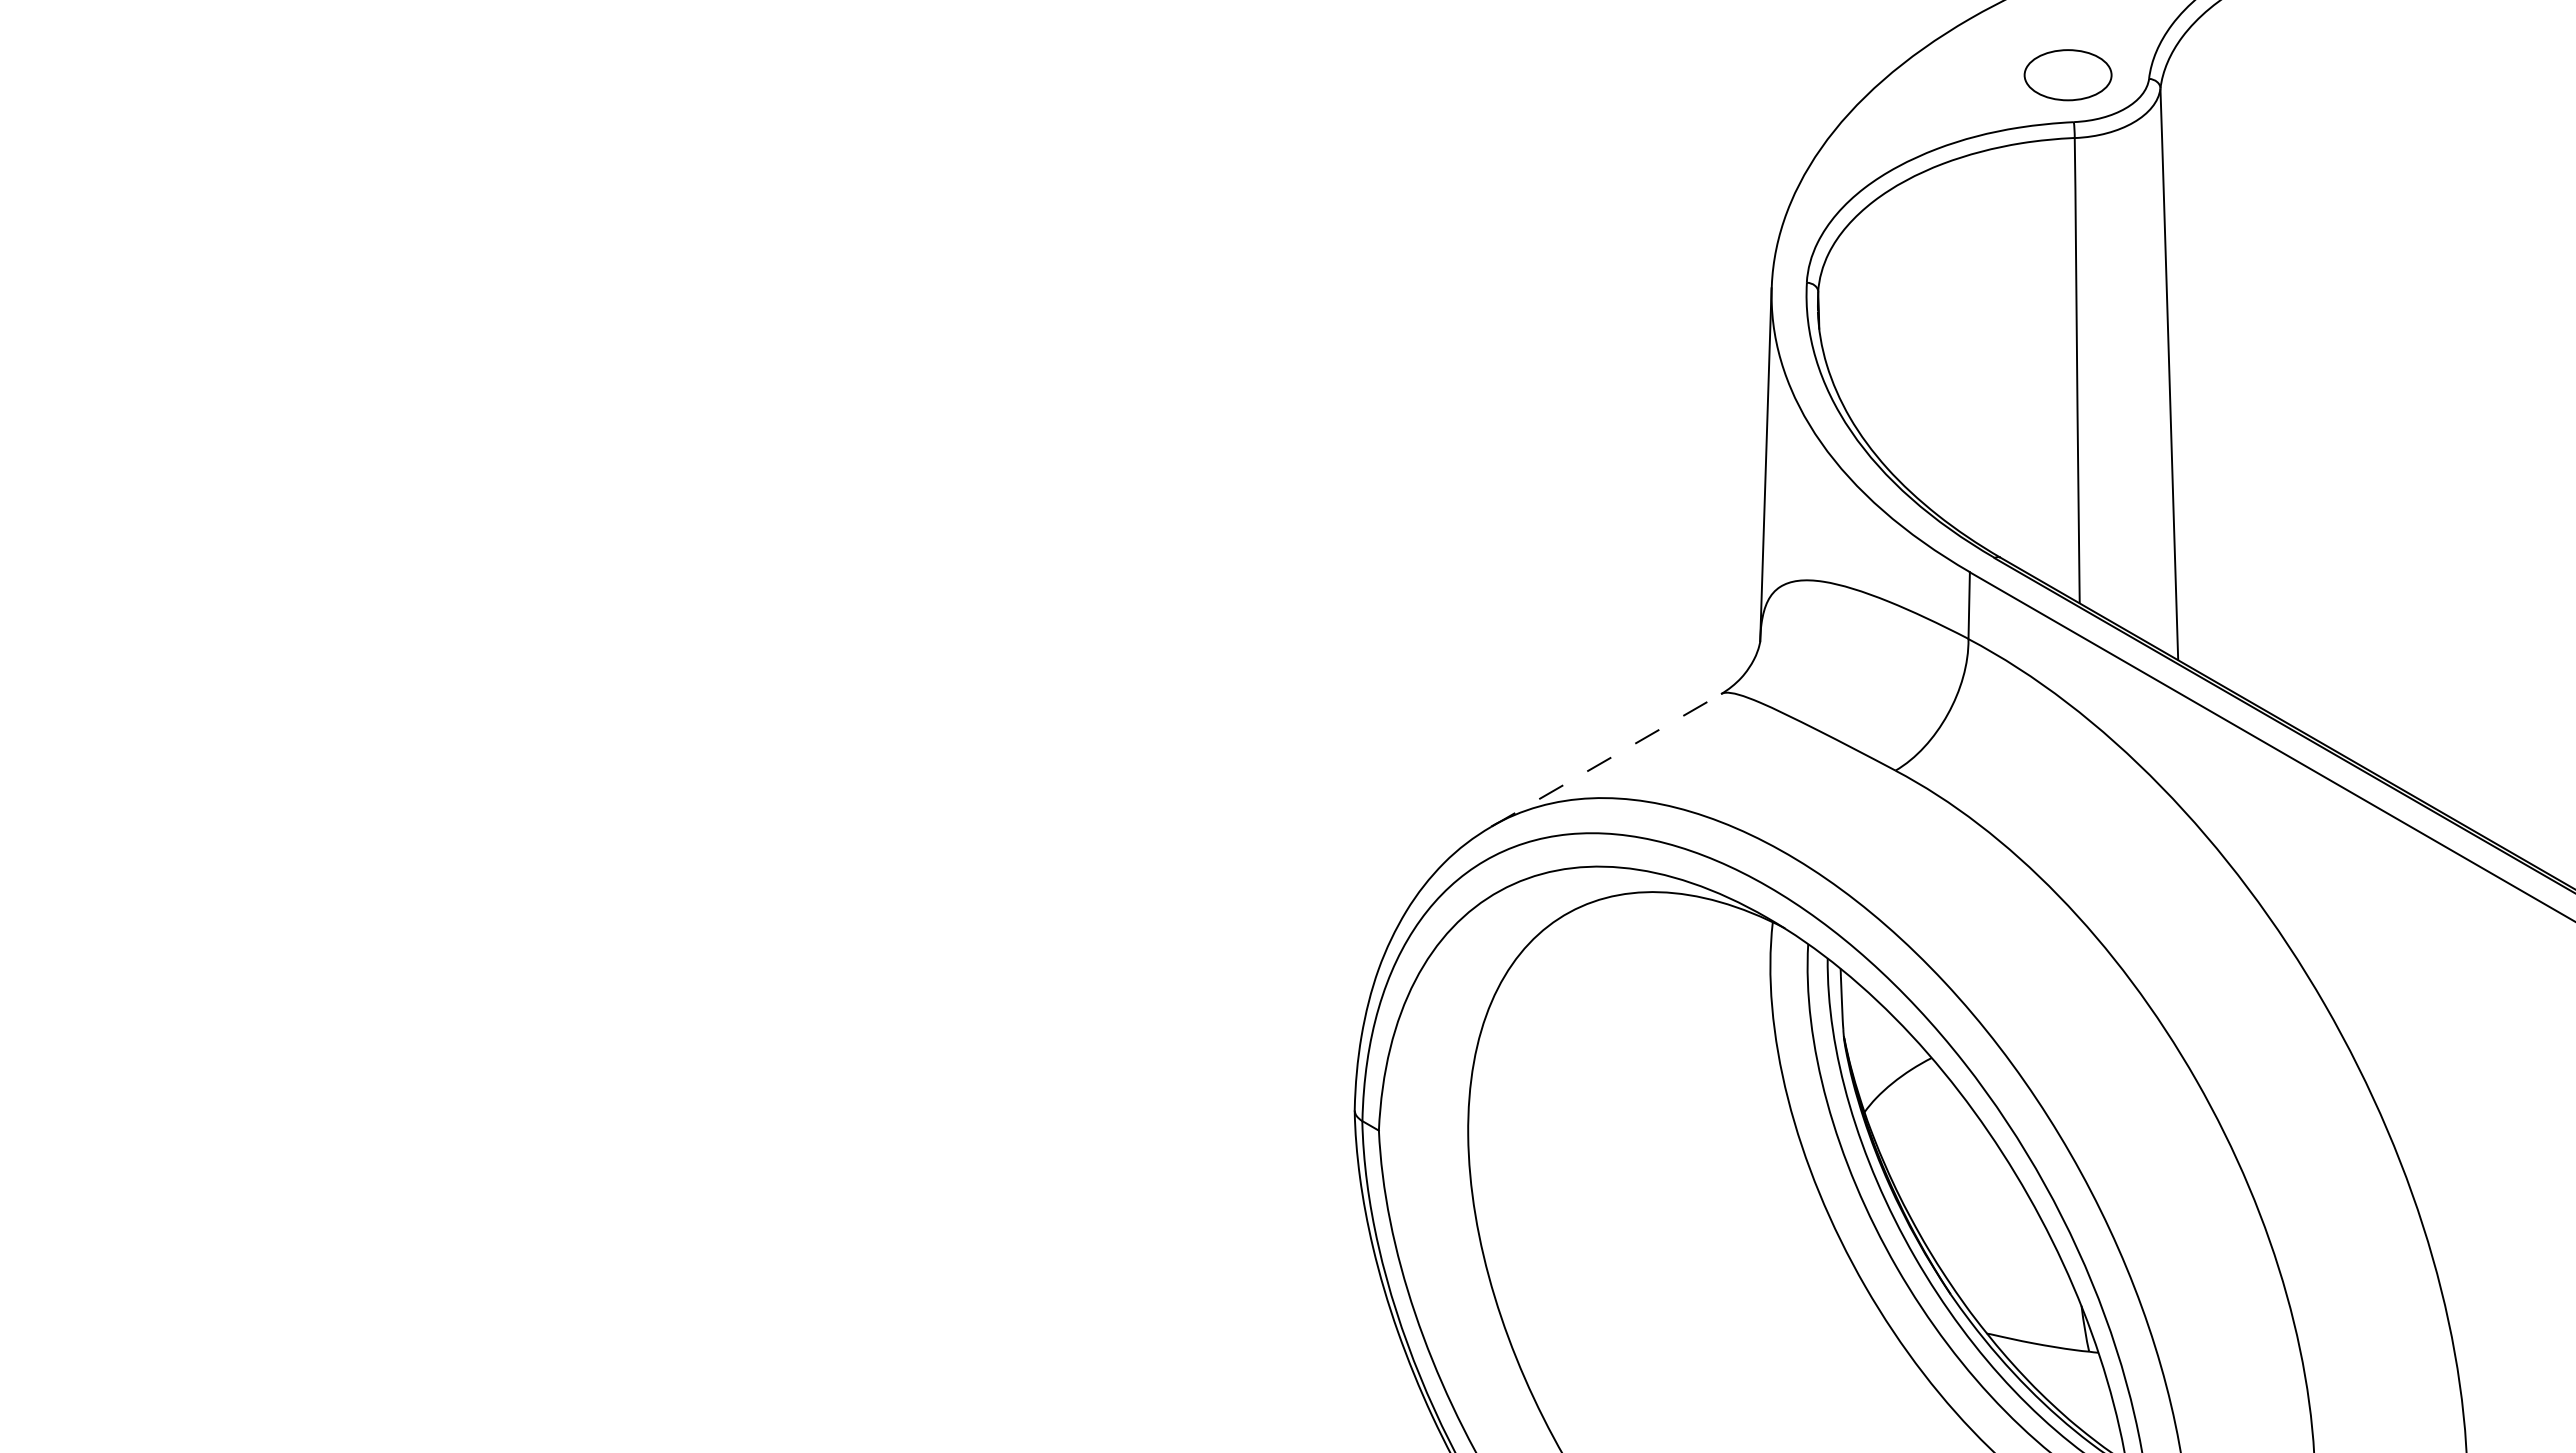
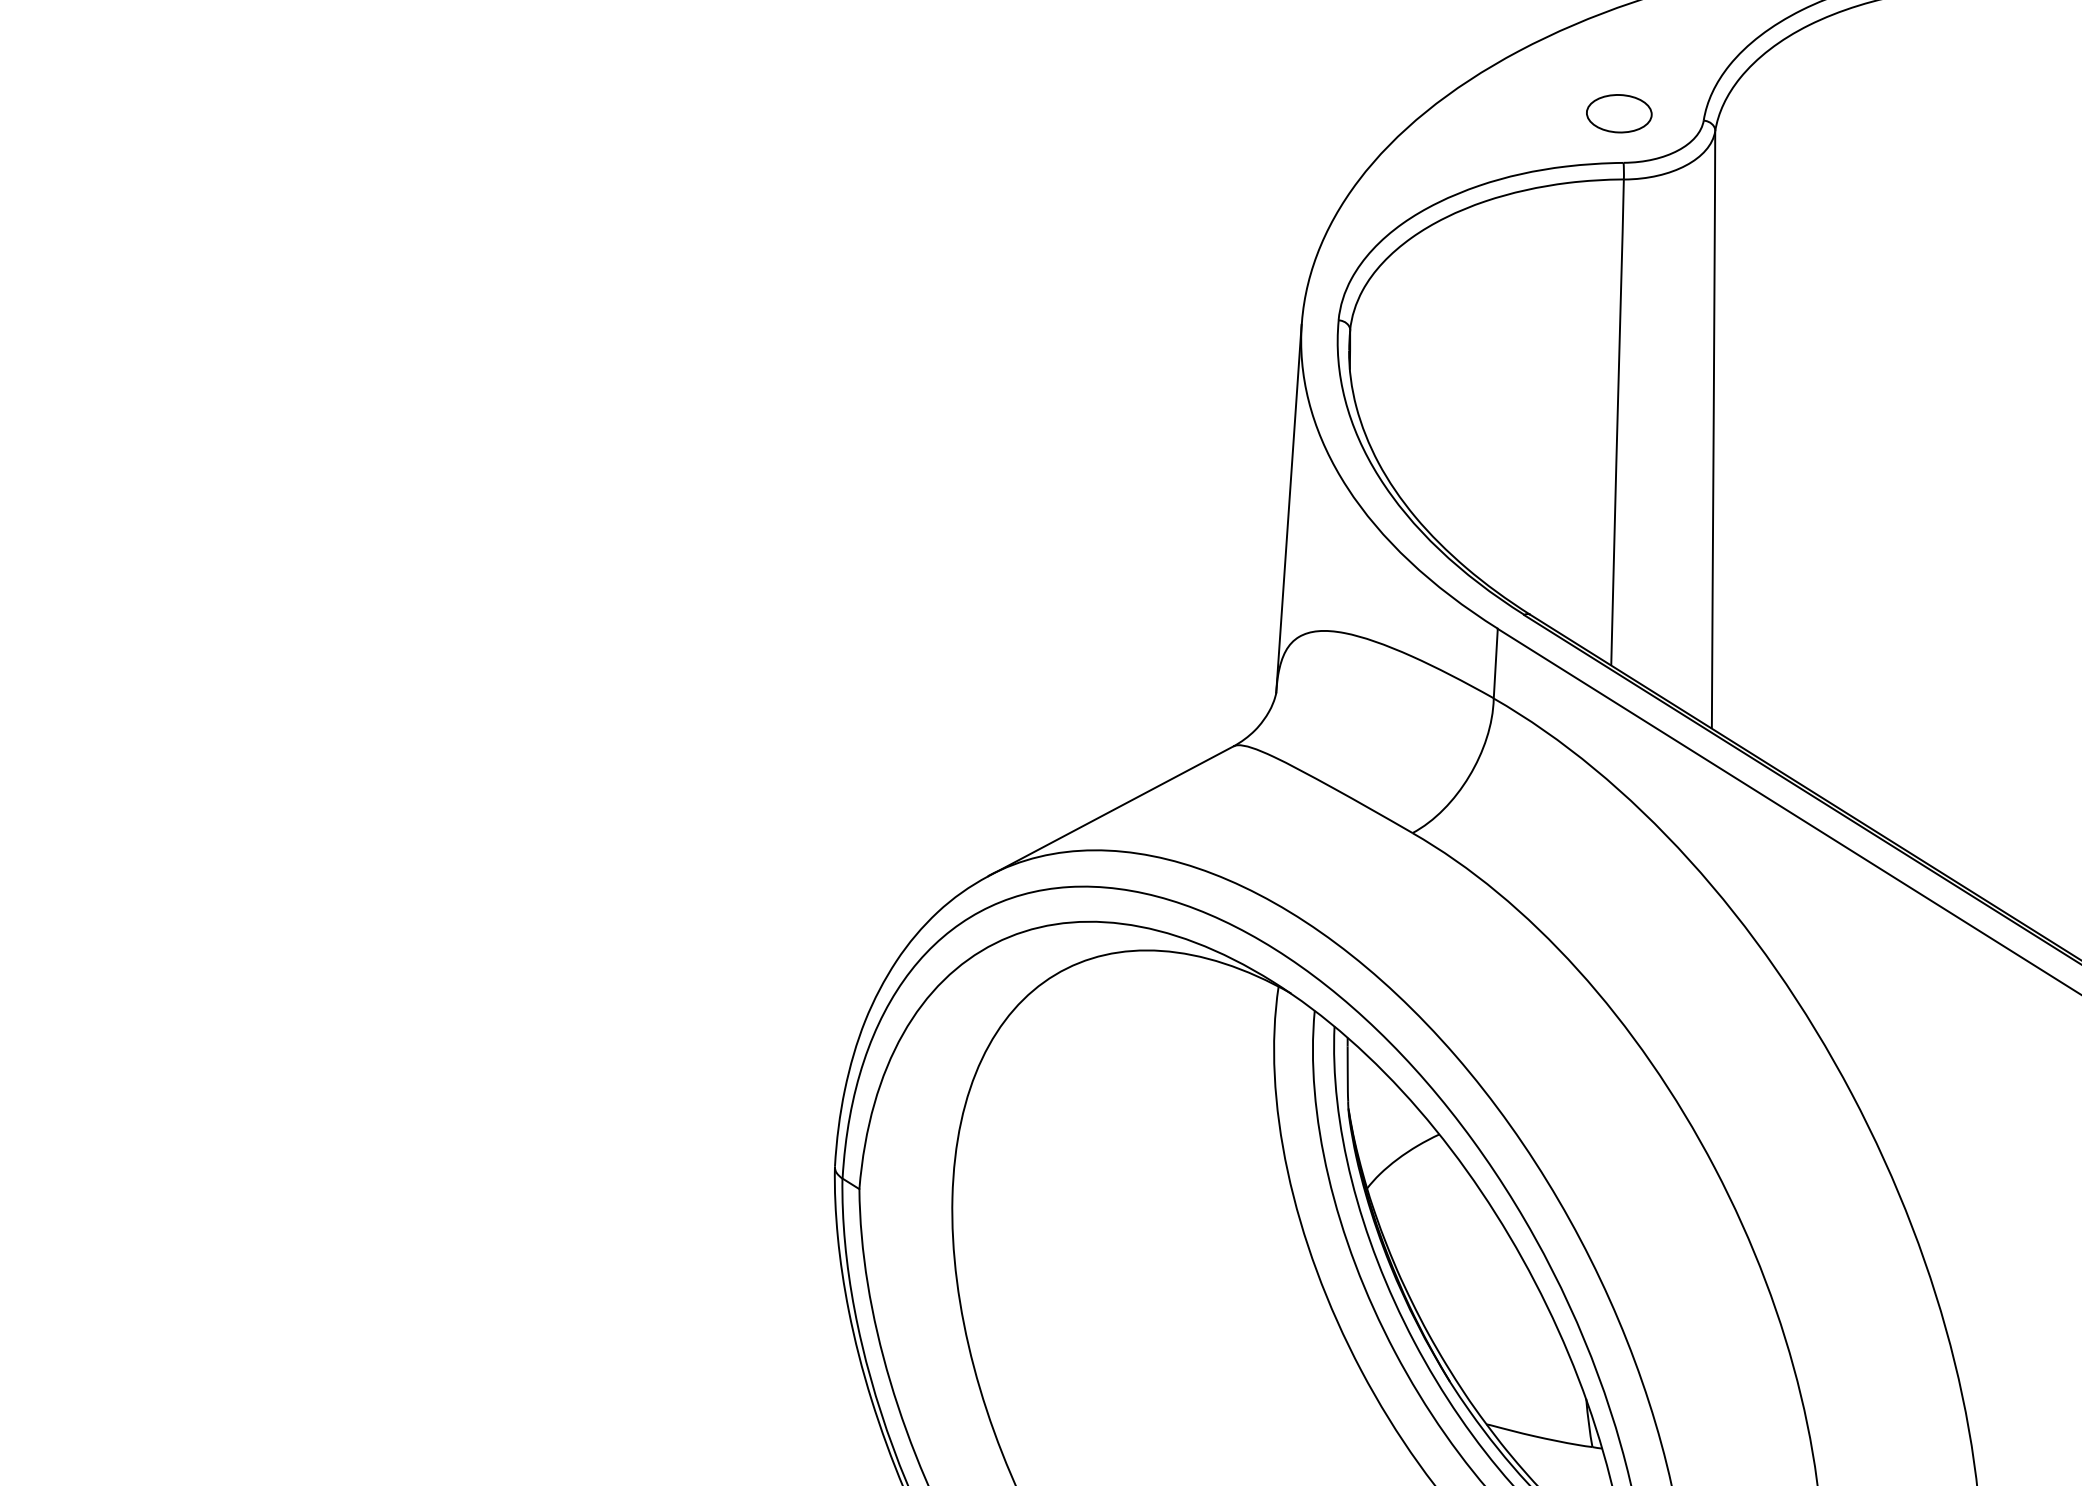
part: (2067, 75) -> (1618, 113), size x0.71
line: (1606, 760) -> (1111, 811), dashed -> solid

